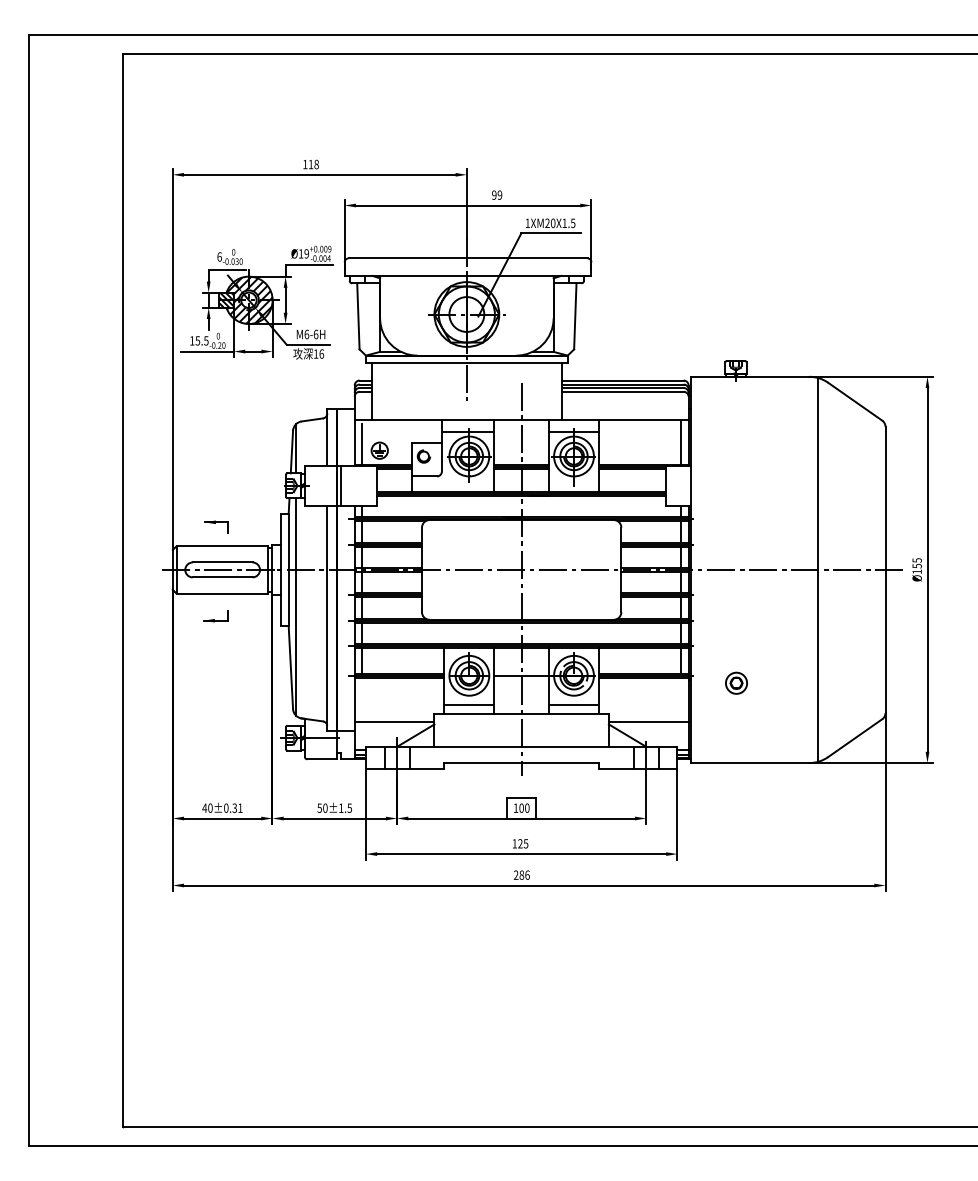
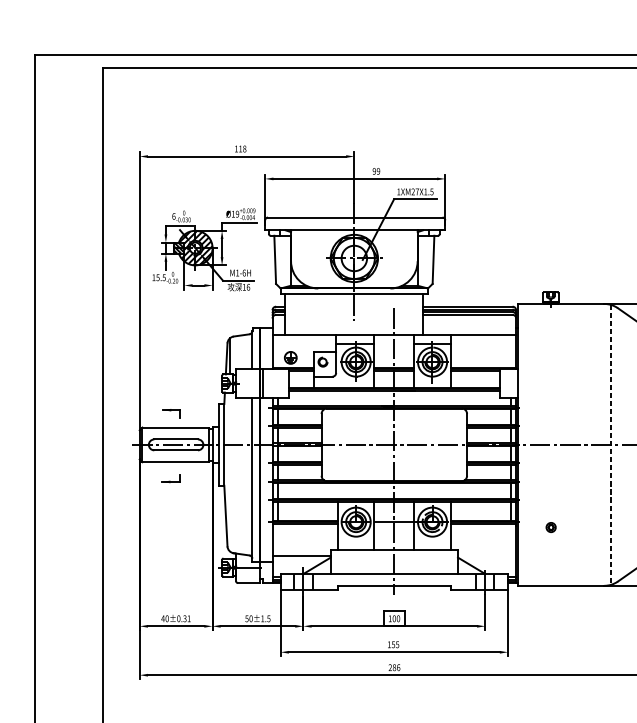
text: (553, 223) -> (417, 192), 1XM20X1.5 -> 1XM27X1.5
text: (306, 334) -> (237, 273), M6-6H -> M1-6H
line: (207, 351) -> (165, 285), removed
line: (681, 441) -> (510, 351), removed
line: (362, 443) -> (278, 352), removed
line: (818, 569) -> (610, 444), solid -> dashed
line: (296, 606) -> (230, 471), removed
part: (736, 682) -> (551, 527), size x0.6
line: (469, 704) -> (356, 543), removed
line: (573, 704) -> (432, 543), removed
line: (648, 721) -> (486, 555), removed
text: (520, 843) -> (393, 644), 125 -> 155

